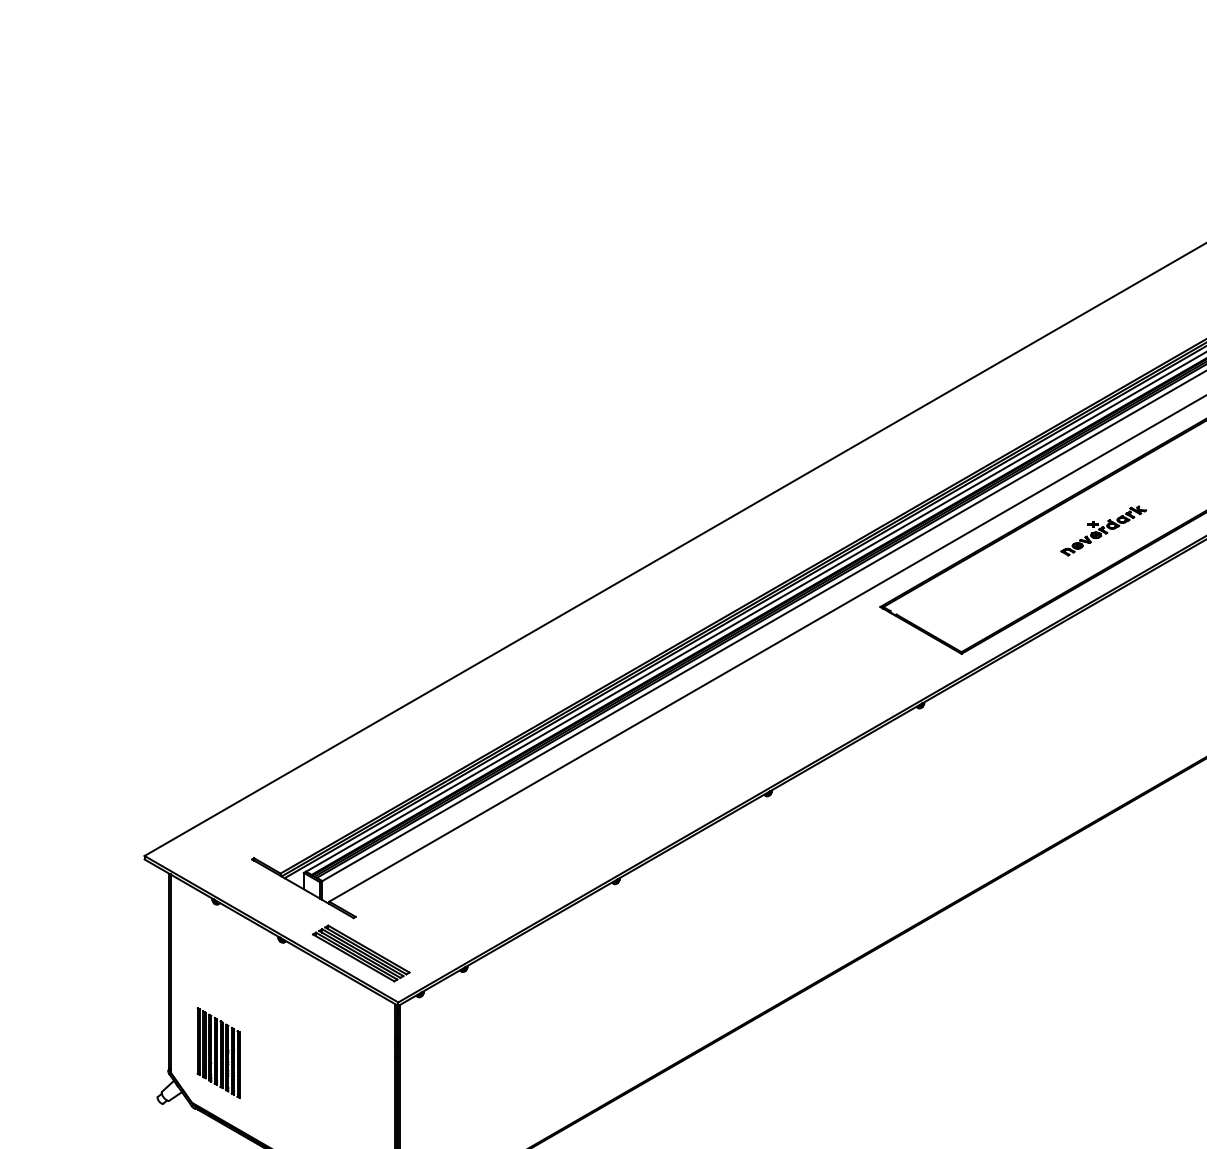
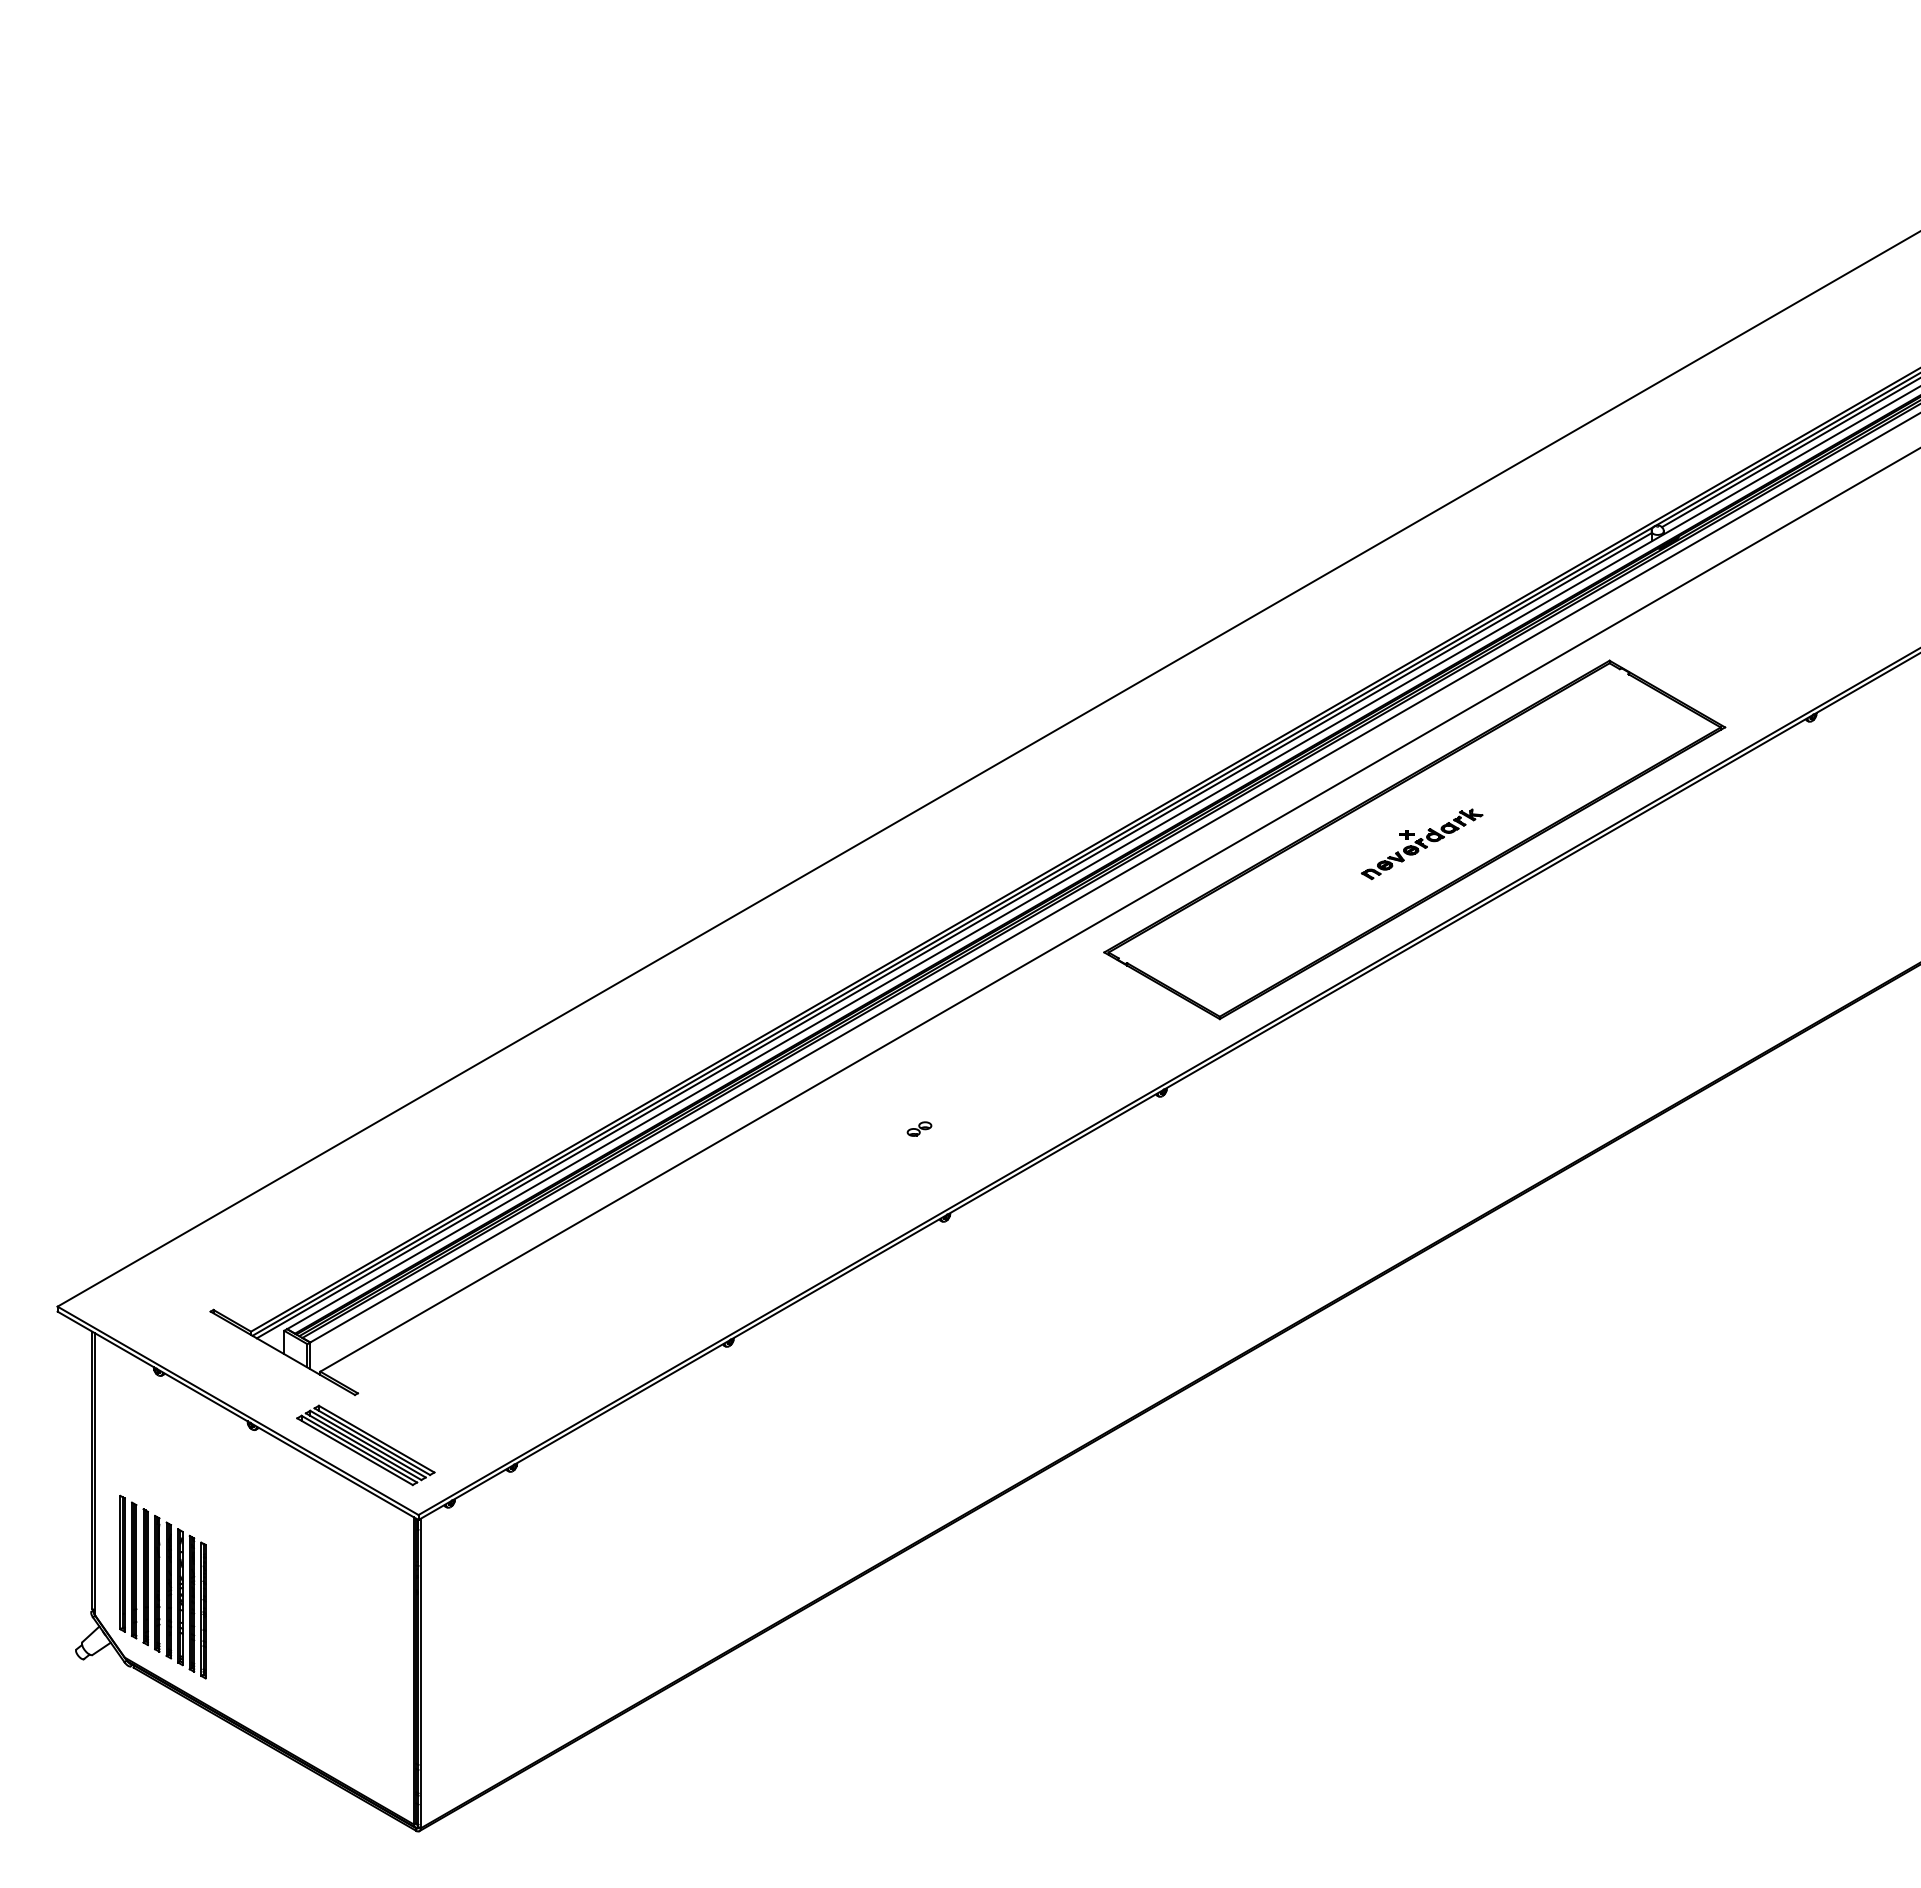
part: (750, 730) -> (919, 1128), added
part: (218, 1052) -> (162, 1586), size x1.43

